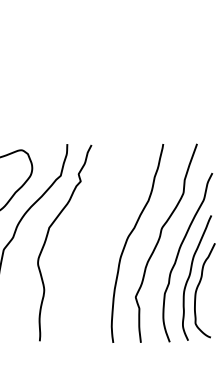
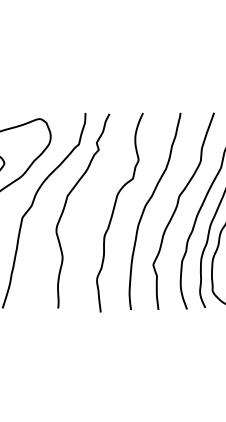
curve: (96, 243) -> (114, 211), added

